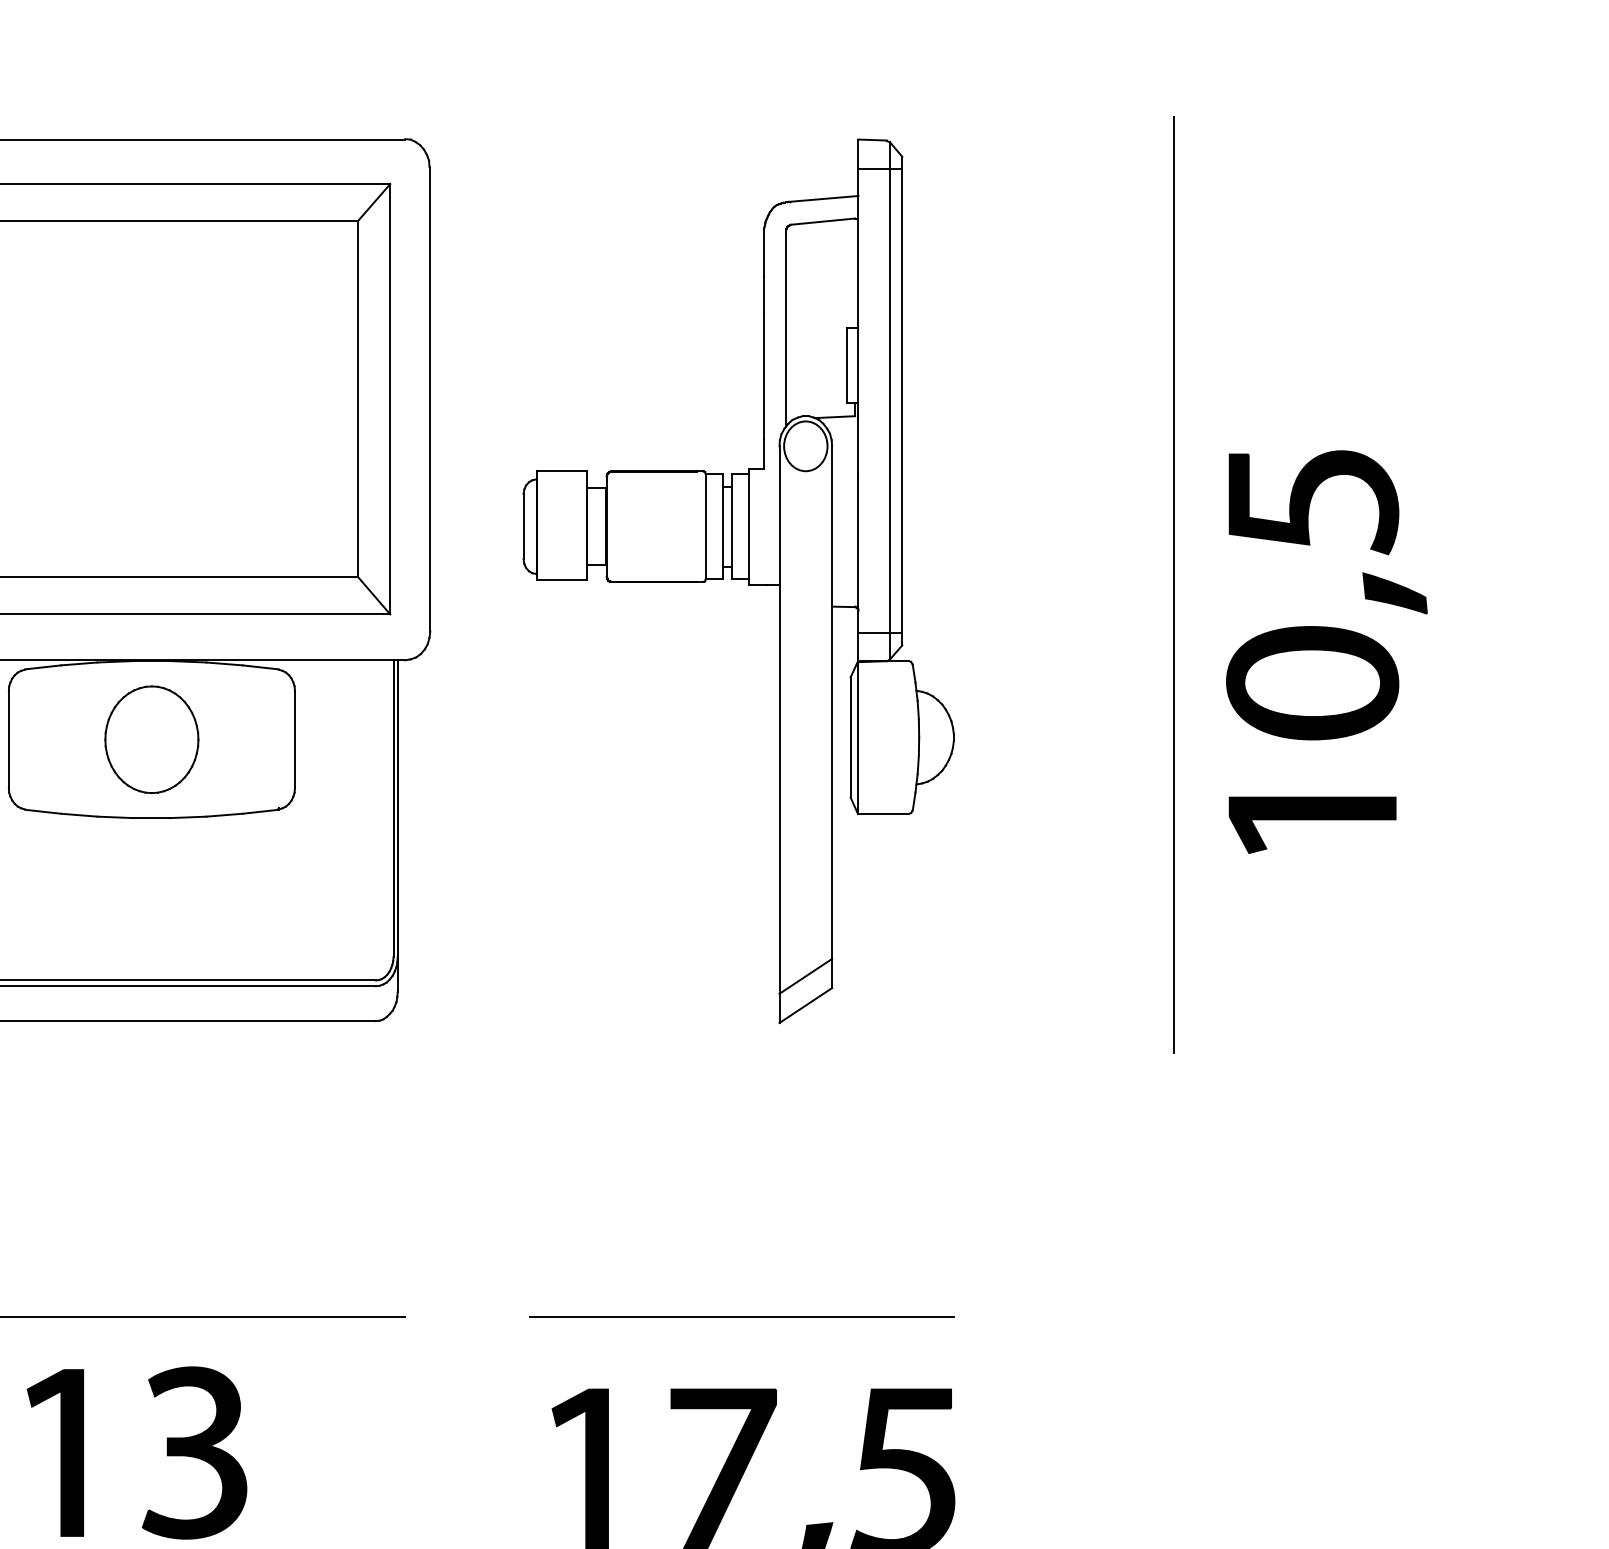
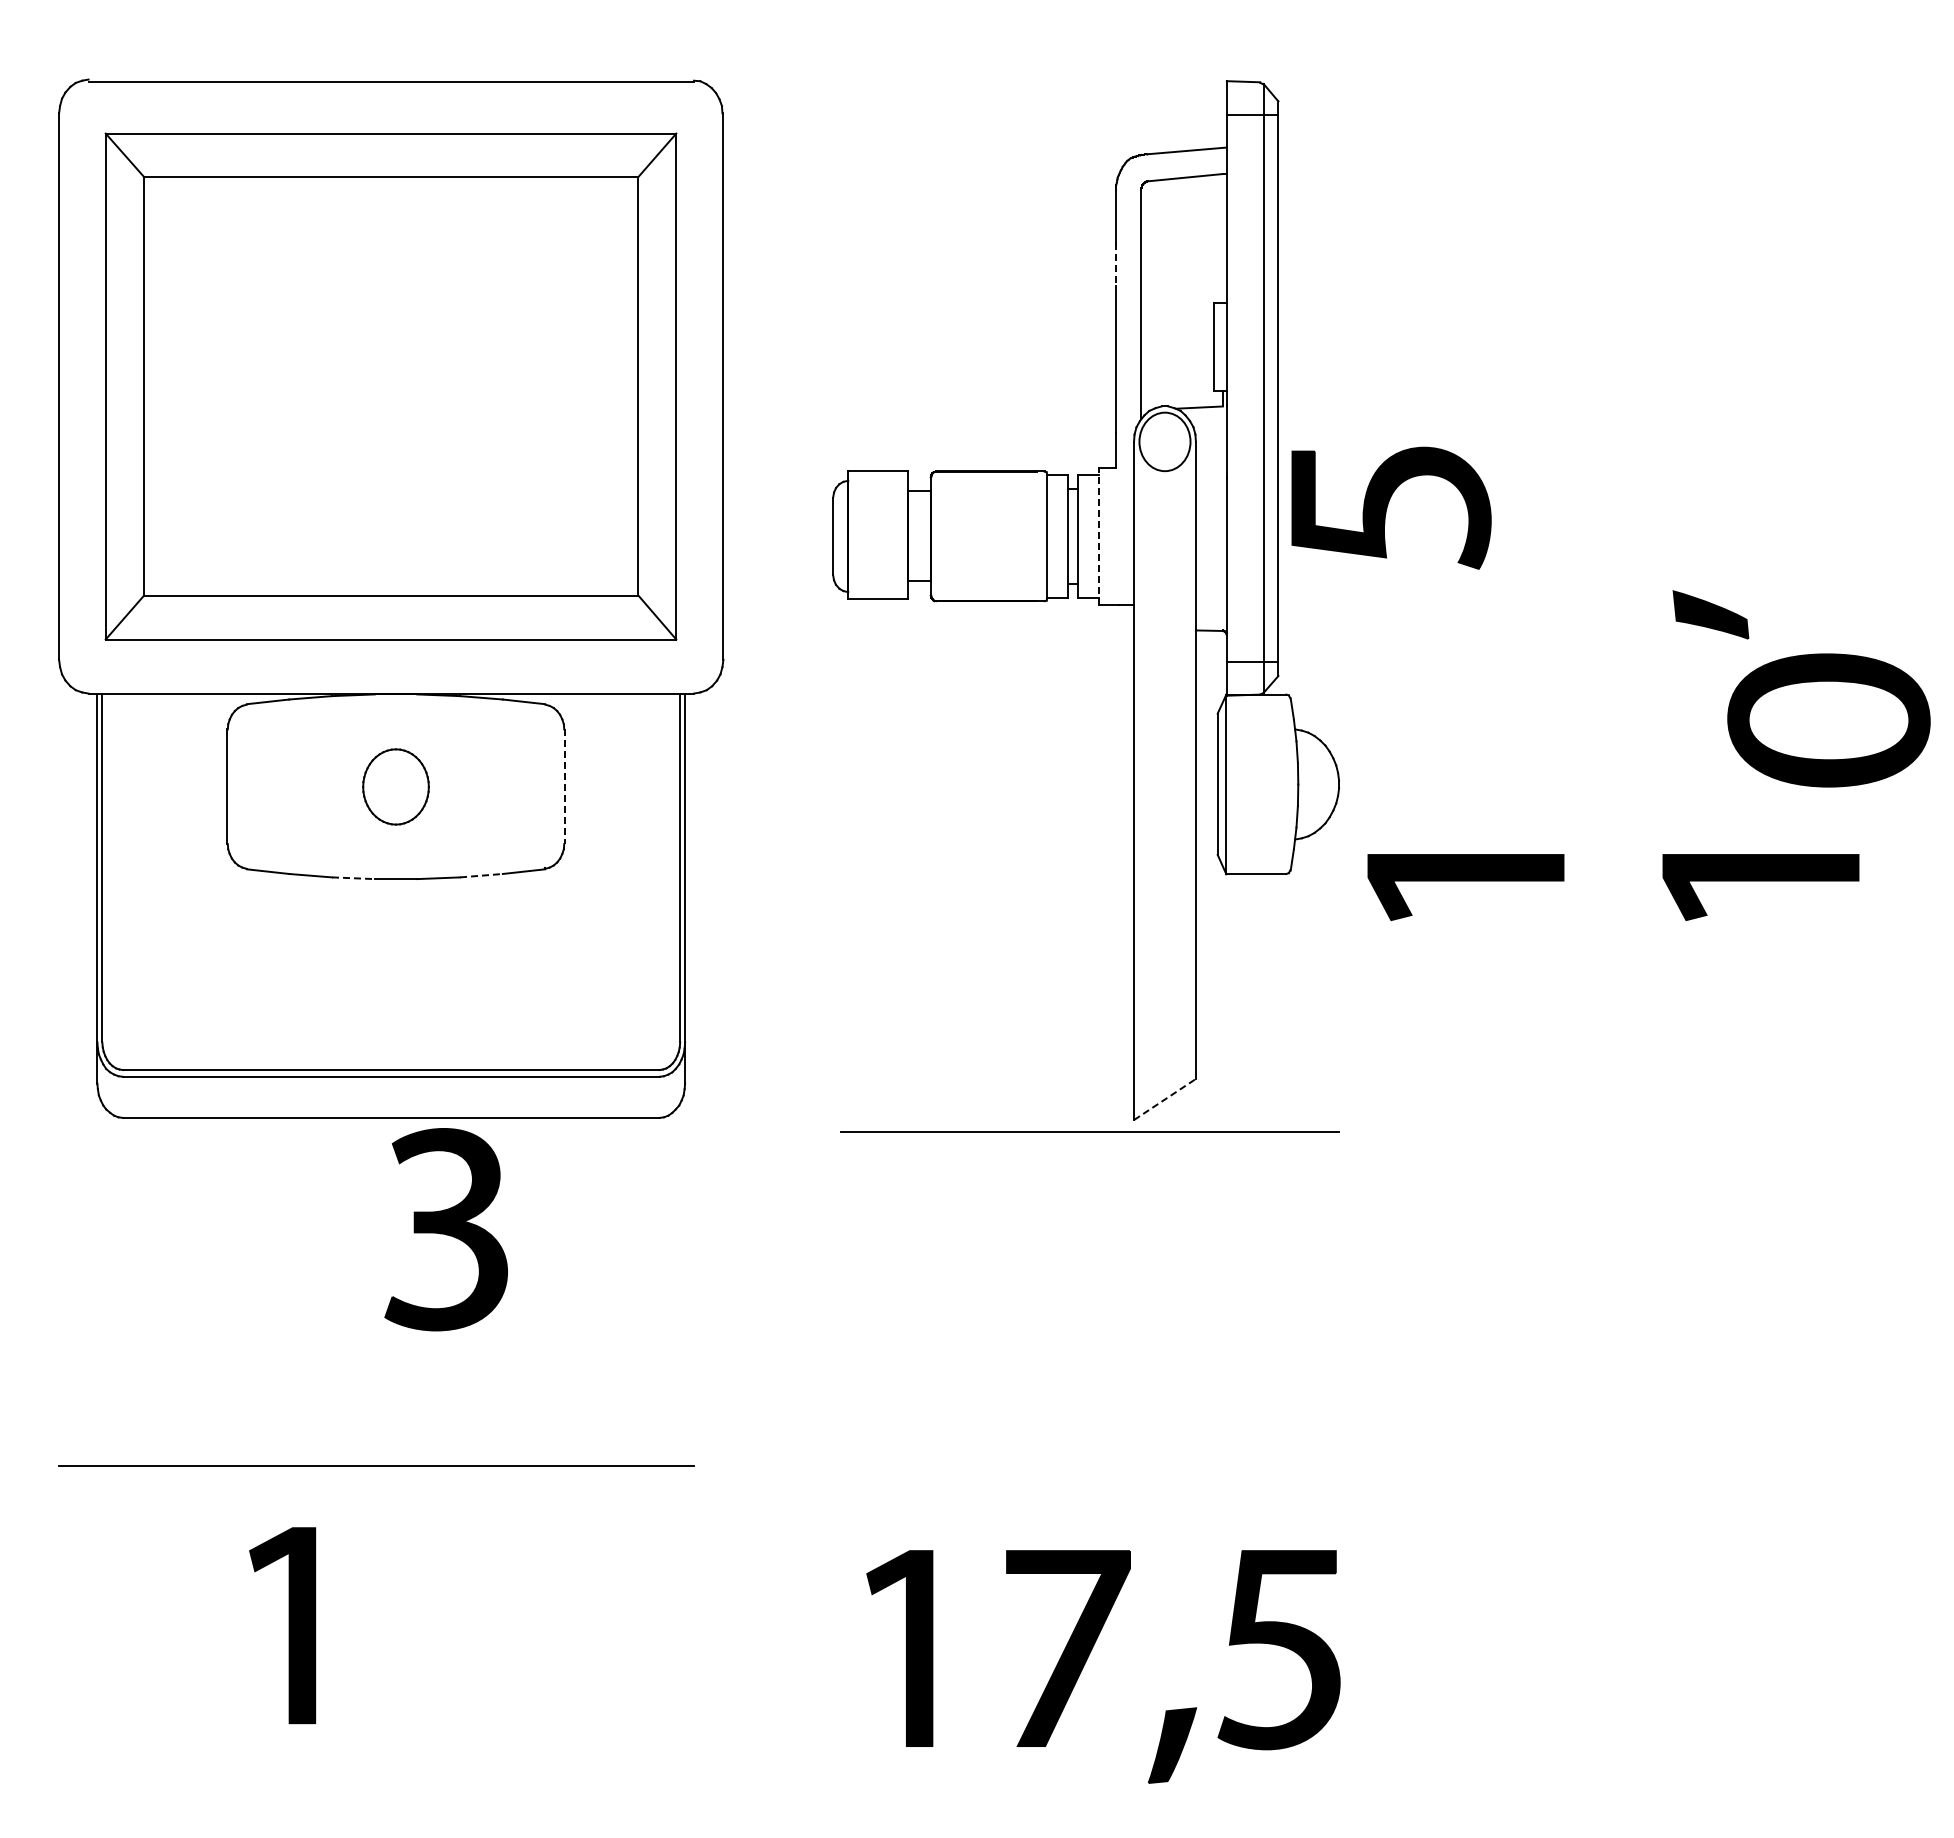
line: (764, 296) -> (1116, 265), solid -> dashed
part: (1313, 502) -> (1391, 507), moved
line: (749, 525) -> (1098, 535), solid -> dashed
line: (1174, 585) -> (1598, 605), removed
part: (1394, 593) -> (1710, 614), moved
part: (1312, 683) -> (1828, 720), moved
part: (151, 739) -> (395, 786), size x0.6
line: (295, 740) -> (564, 787), solid -> dashed
line: (224, 815) -> (481, 875), solid -> dashed
line: (115, 817) -> (353, 878), solid -> dashed
part: (1061, 825) -> (1465, 887), added
line: (805, 975) -> (1164, 1064), removed
line: (806, 1005) -> (1165, 1099), solid -> dashed
line: (741, 1316) -> (1089, 1131), moved
part: (193, 1452) -> (445, 1229), moved

